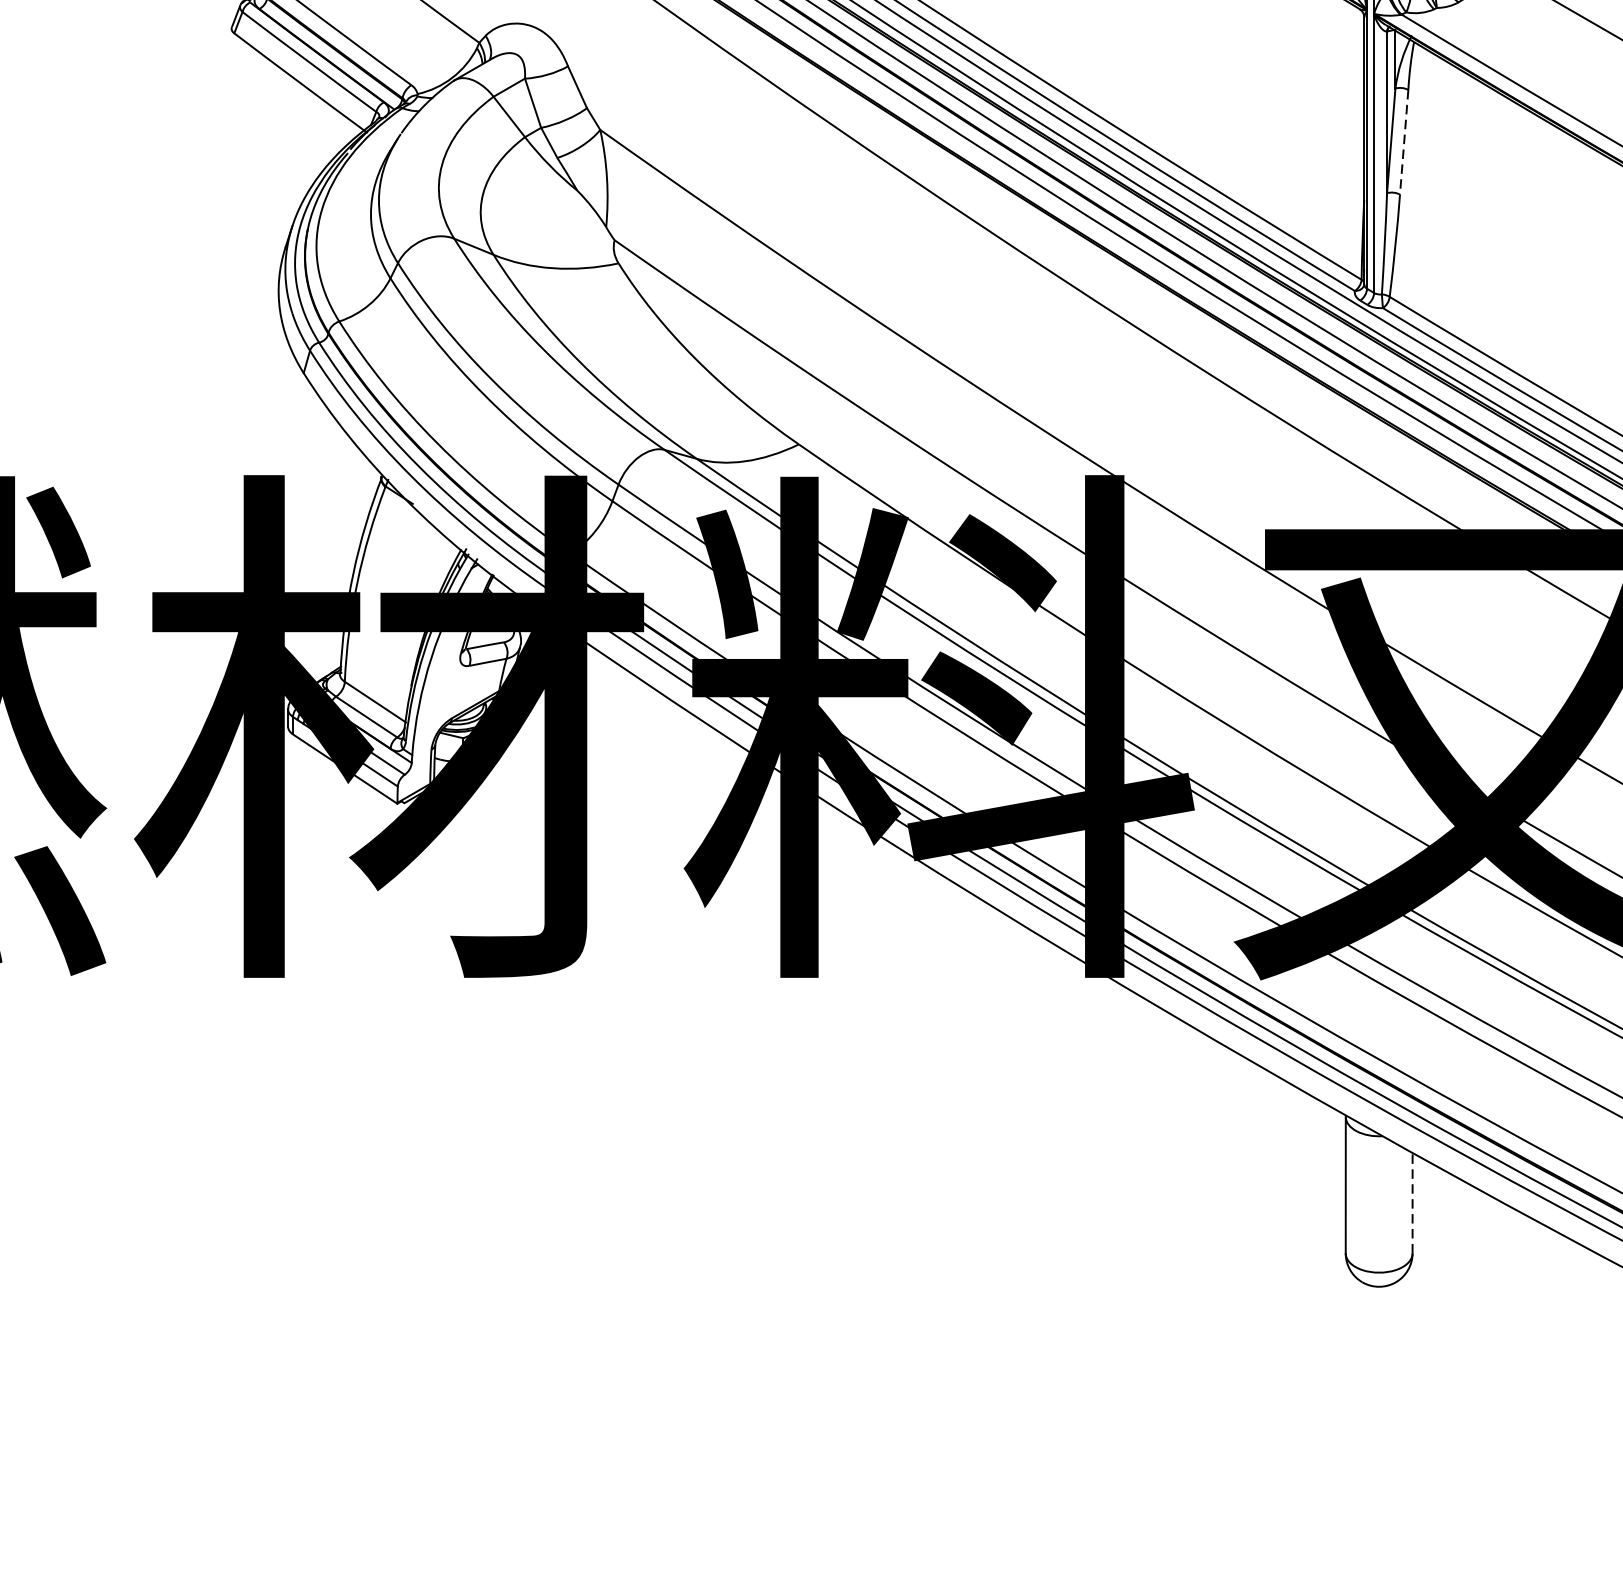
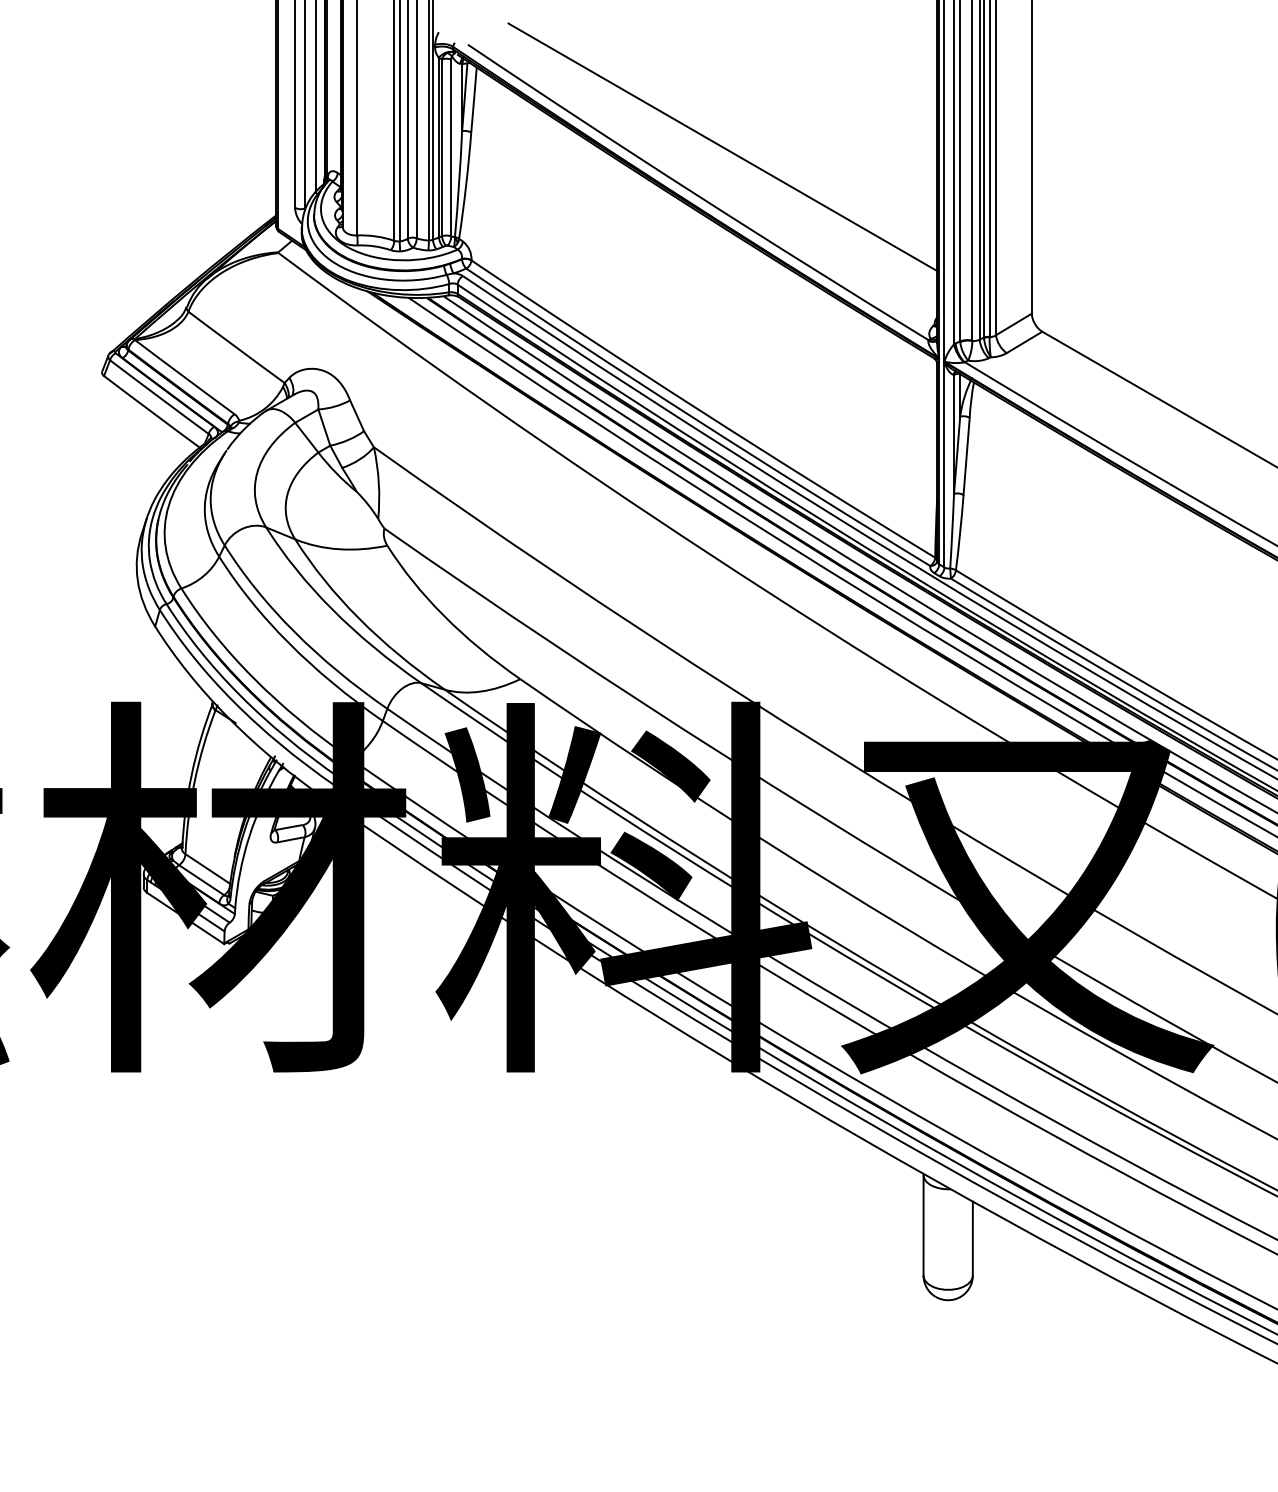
line: (1403, 142) -> (966, 456), dashed -> solid
line: (1412, 1203) -> (972, 1238), dashed -> solid

